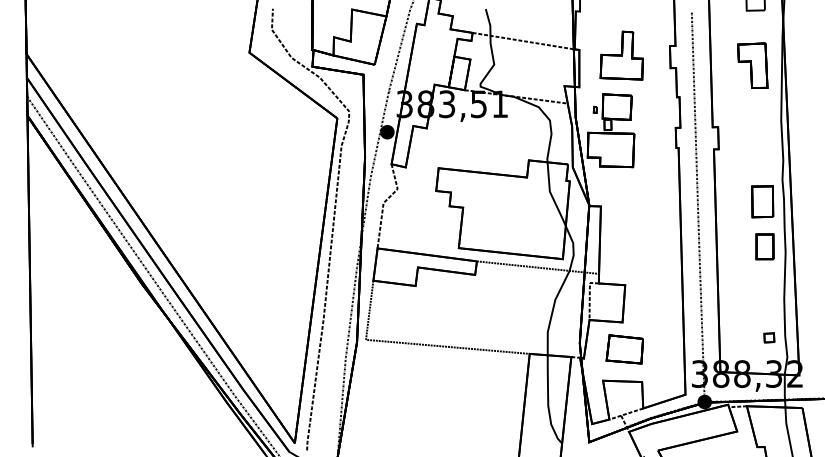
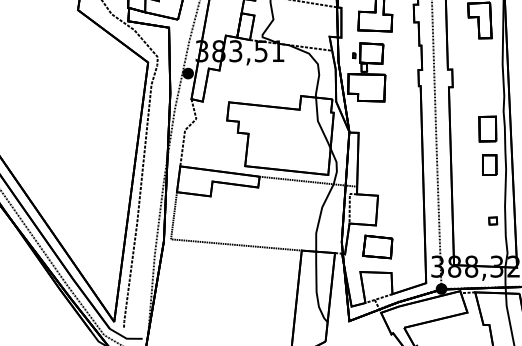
part: (769, 337) -> (493, 220), moved

